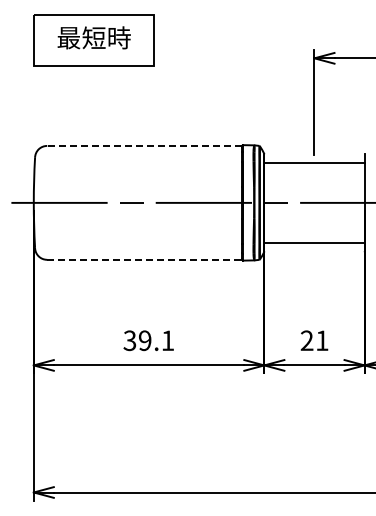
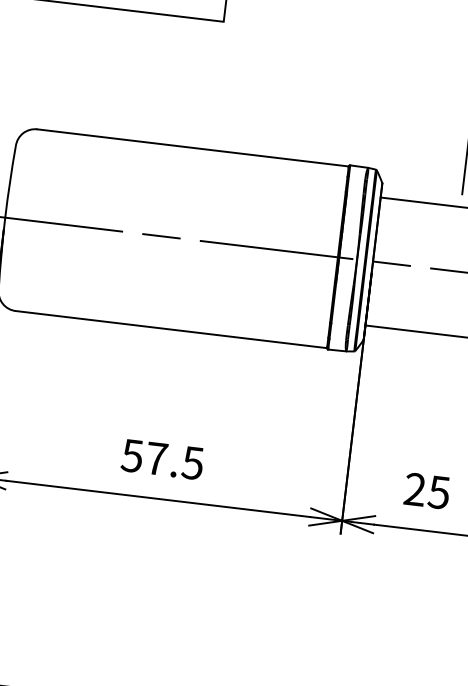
line: (144, 145) -> (192, 147), dashed -> solid
line: (144, 259) -> (171, 329), dashed -> solid
text: (149, 340) -> (163, 459), 39.1 -> 57.5
text: (321, 340) -> (438, 491), 21 -> 25

